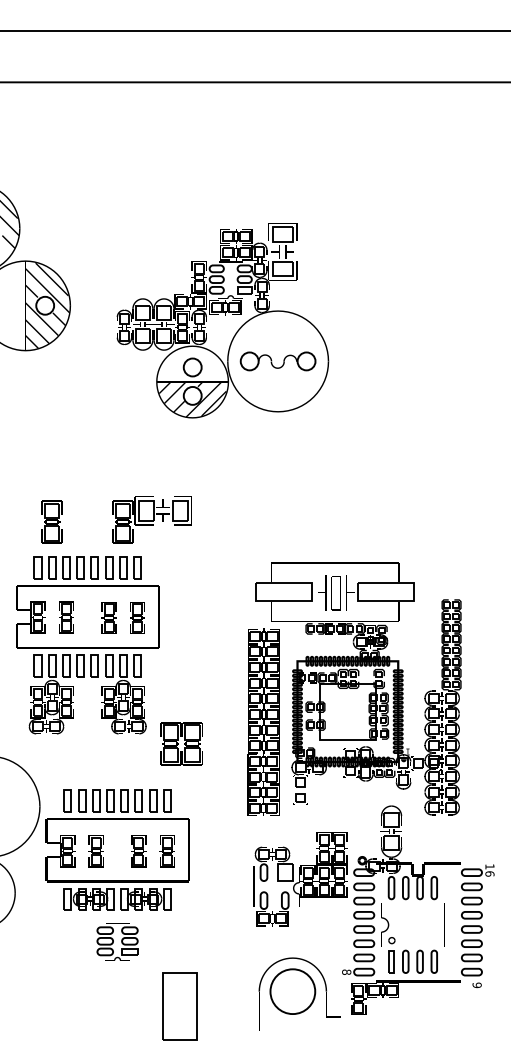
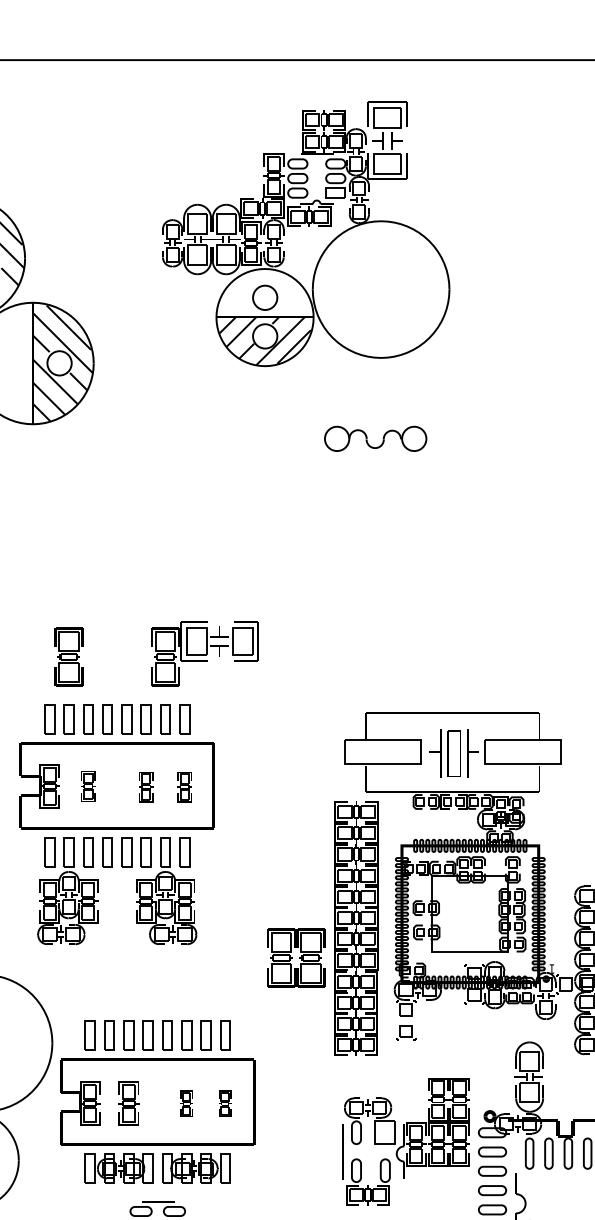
part: (222, 320) -> (305, 234), moved
part: (66, 617) -> (88, 786), size x0.7
part: (108, 617) -> (145, 786), size x0.7
part: (137, 617) -> (184, 786), size x0.7
part: (181, 743) -> (296, 957), moved
part: (138, 851) -> (186, 1104), size x0.6
part: (166, 851) -> (224, 1104), size x0.6

